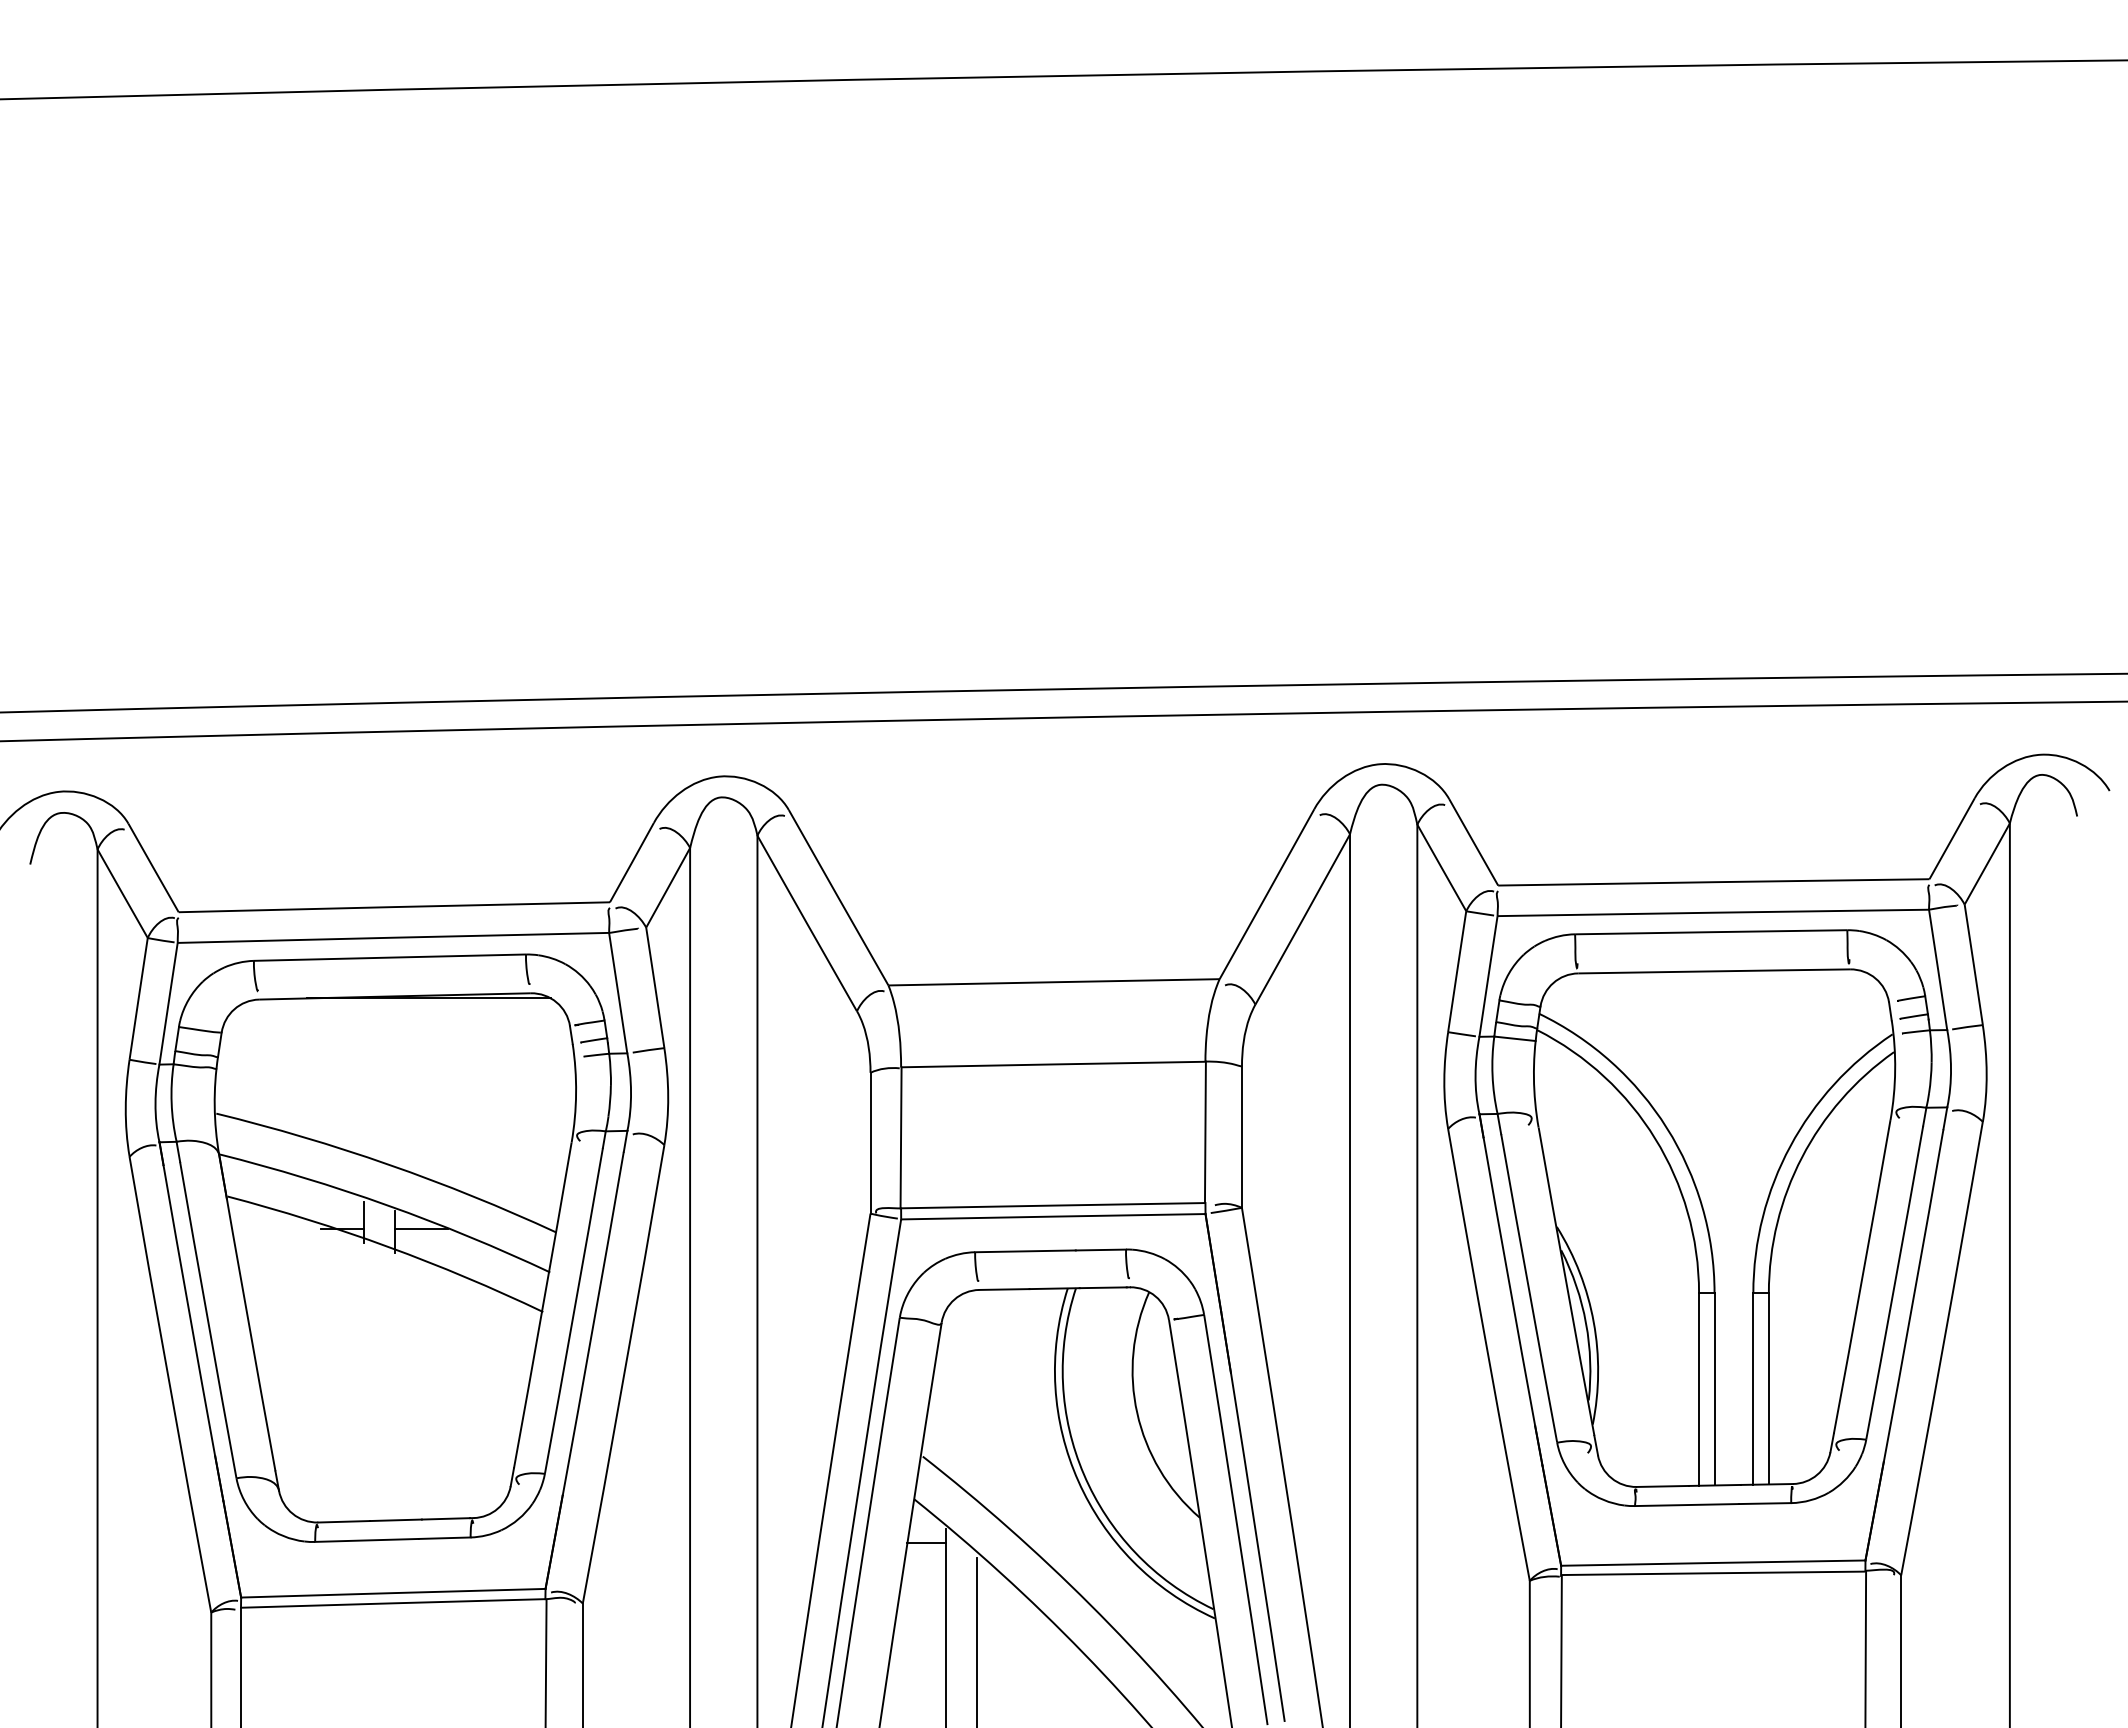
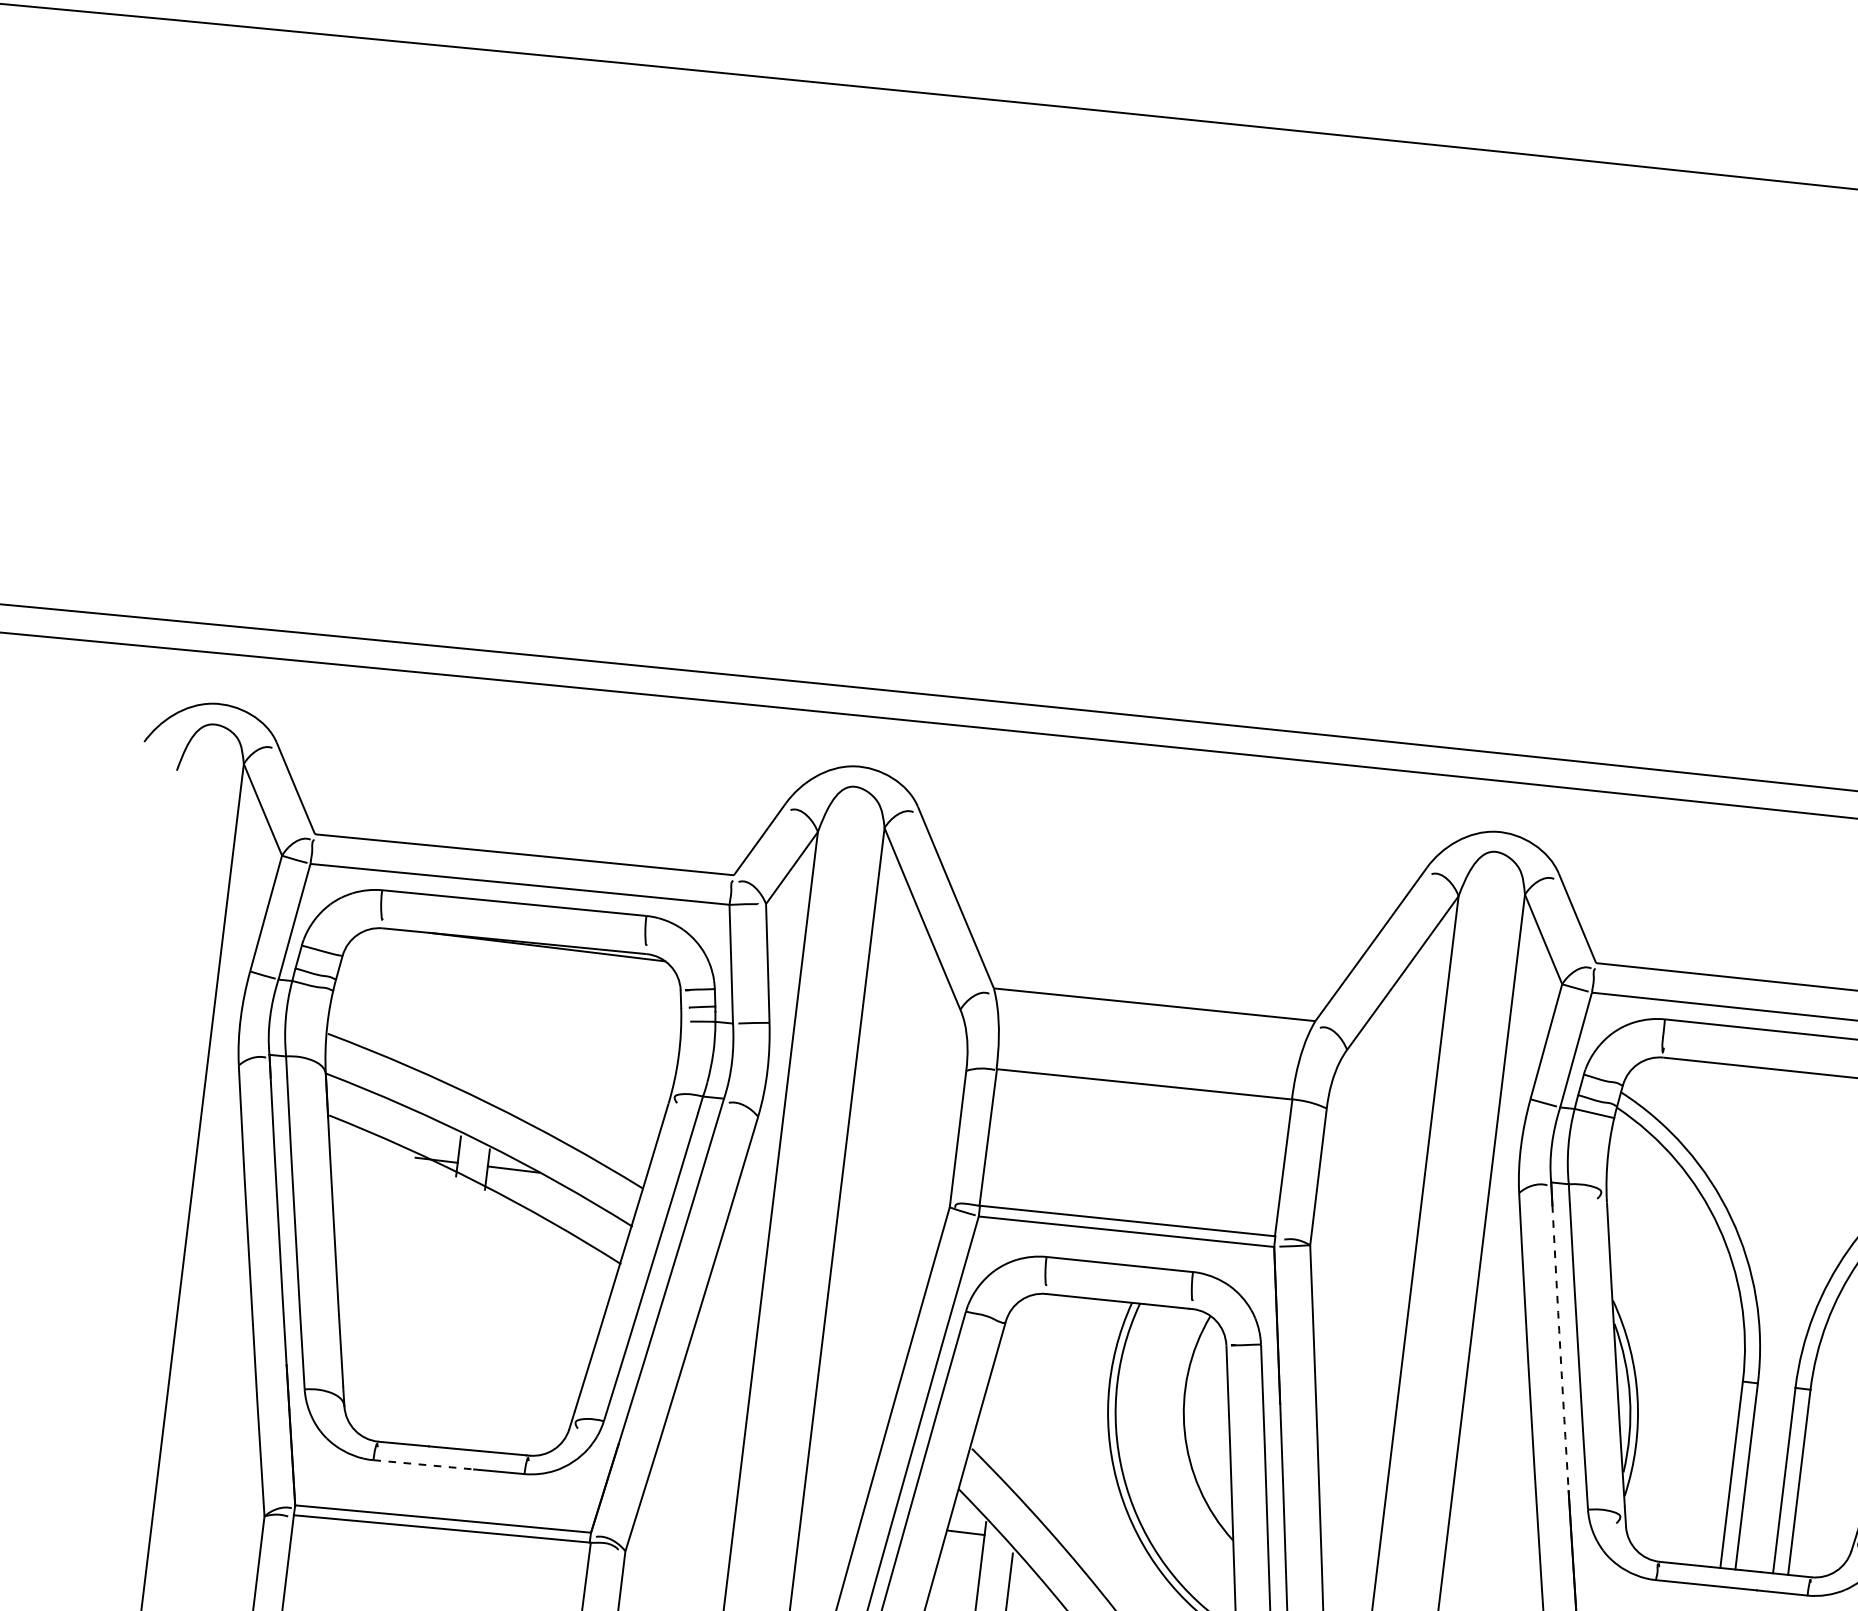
arc: (1509, 1281) -> (1560, 1347), solid -> dashed
line: (366, 1540) -> (423, 1464), solid -> dashed

